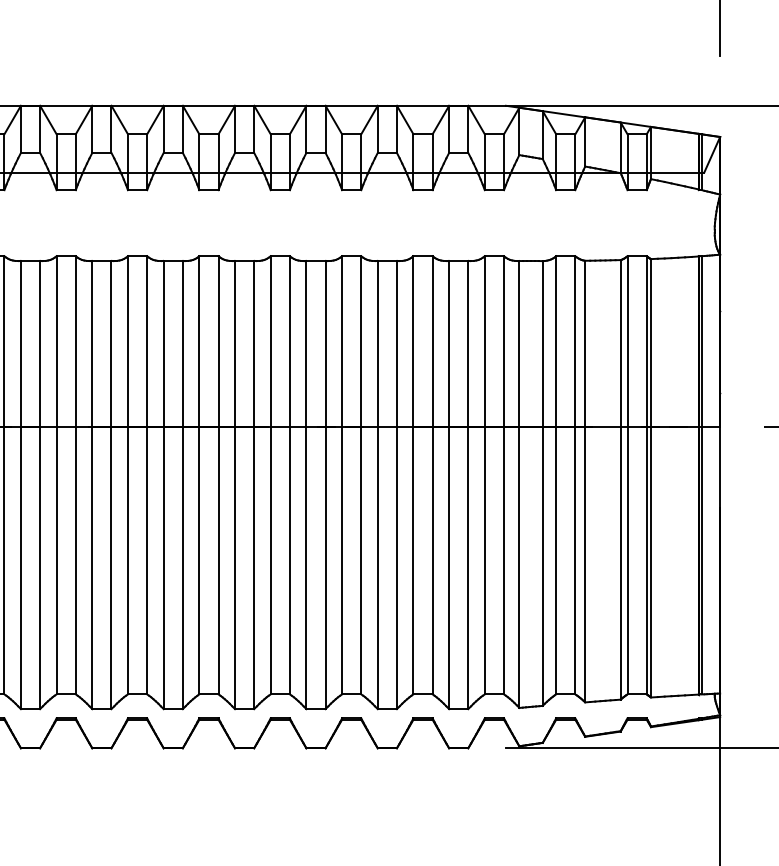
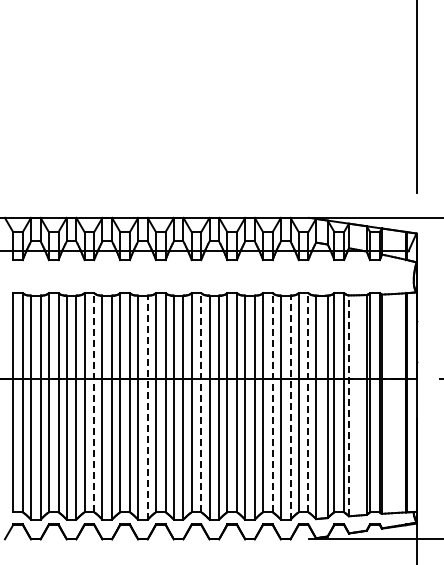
line: (76, 474) -> (94, 402), solid -> dashed
line: (290, 474) -> (201, 402), solid -> dashed
line: (432, 474) -> (272, 402), solid -> dashed
line: (504, 474) -> (308, 402), solid -> dashed
line: (584, 480) -> (348, 405), solid -> dashed
line: (182, 484) -> (147, 407), solid -> dashed
line: (468, 484) -> (290, 407), solid -> dashed

